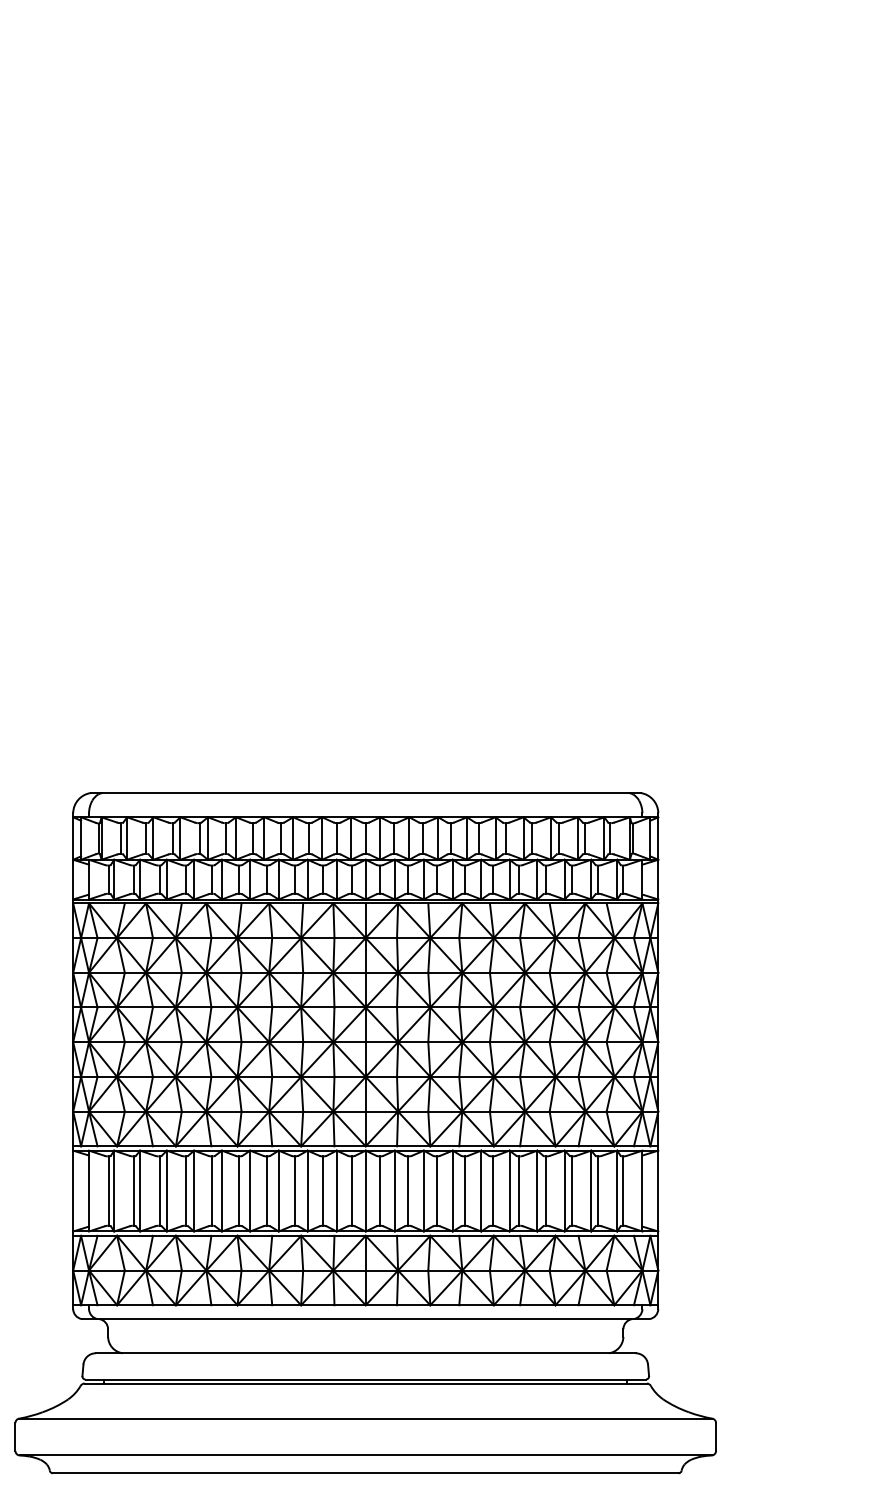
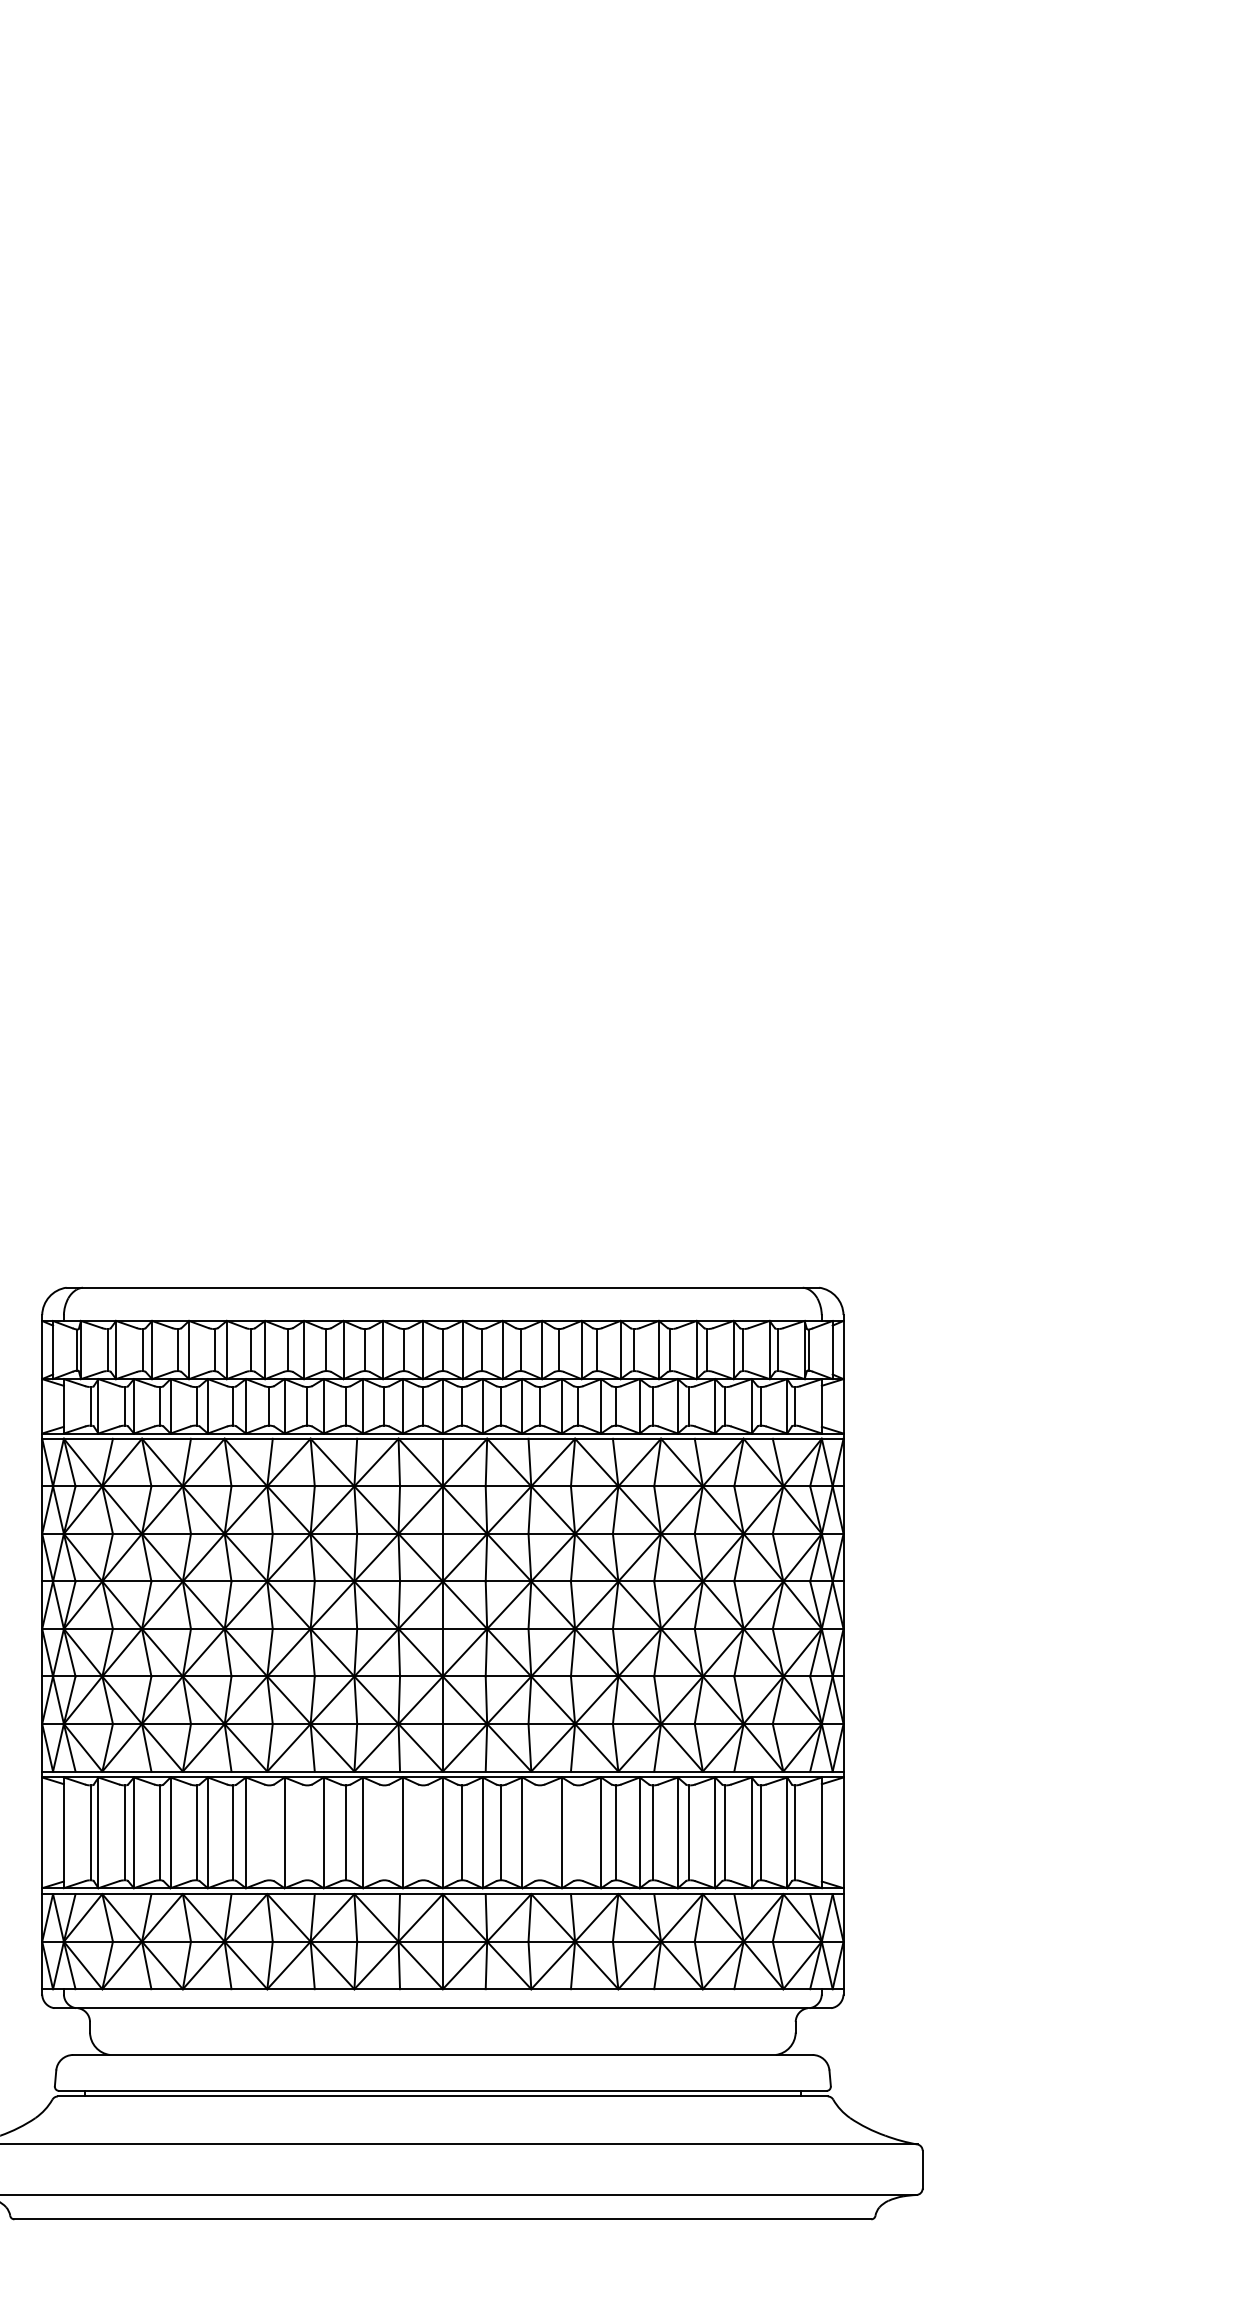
line: (239, 1190) -> (269, 1832), removed
line: (266, 1190) -> (307, 1832), removed
line: (323, 1190) -> (384, 1832), removed
line: (351, 1190) -> (423, 1832), removed
line: (436, 1190) -> (539, 1832), removed
line: (464, 1190) -> (578, 1832), removed

